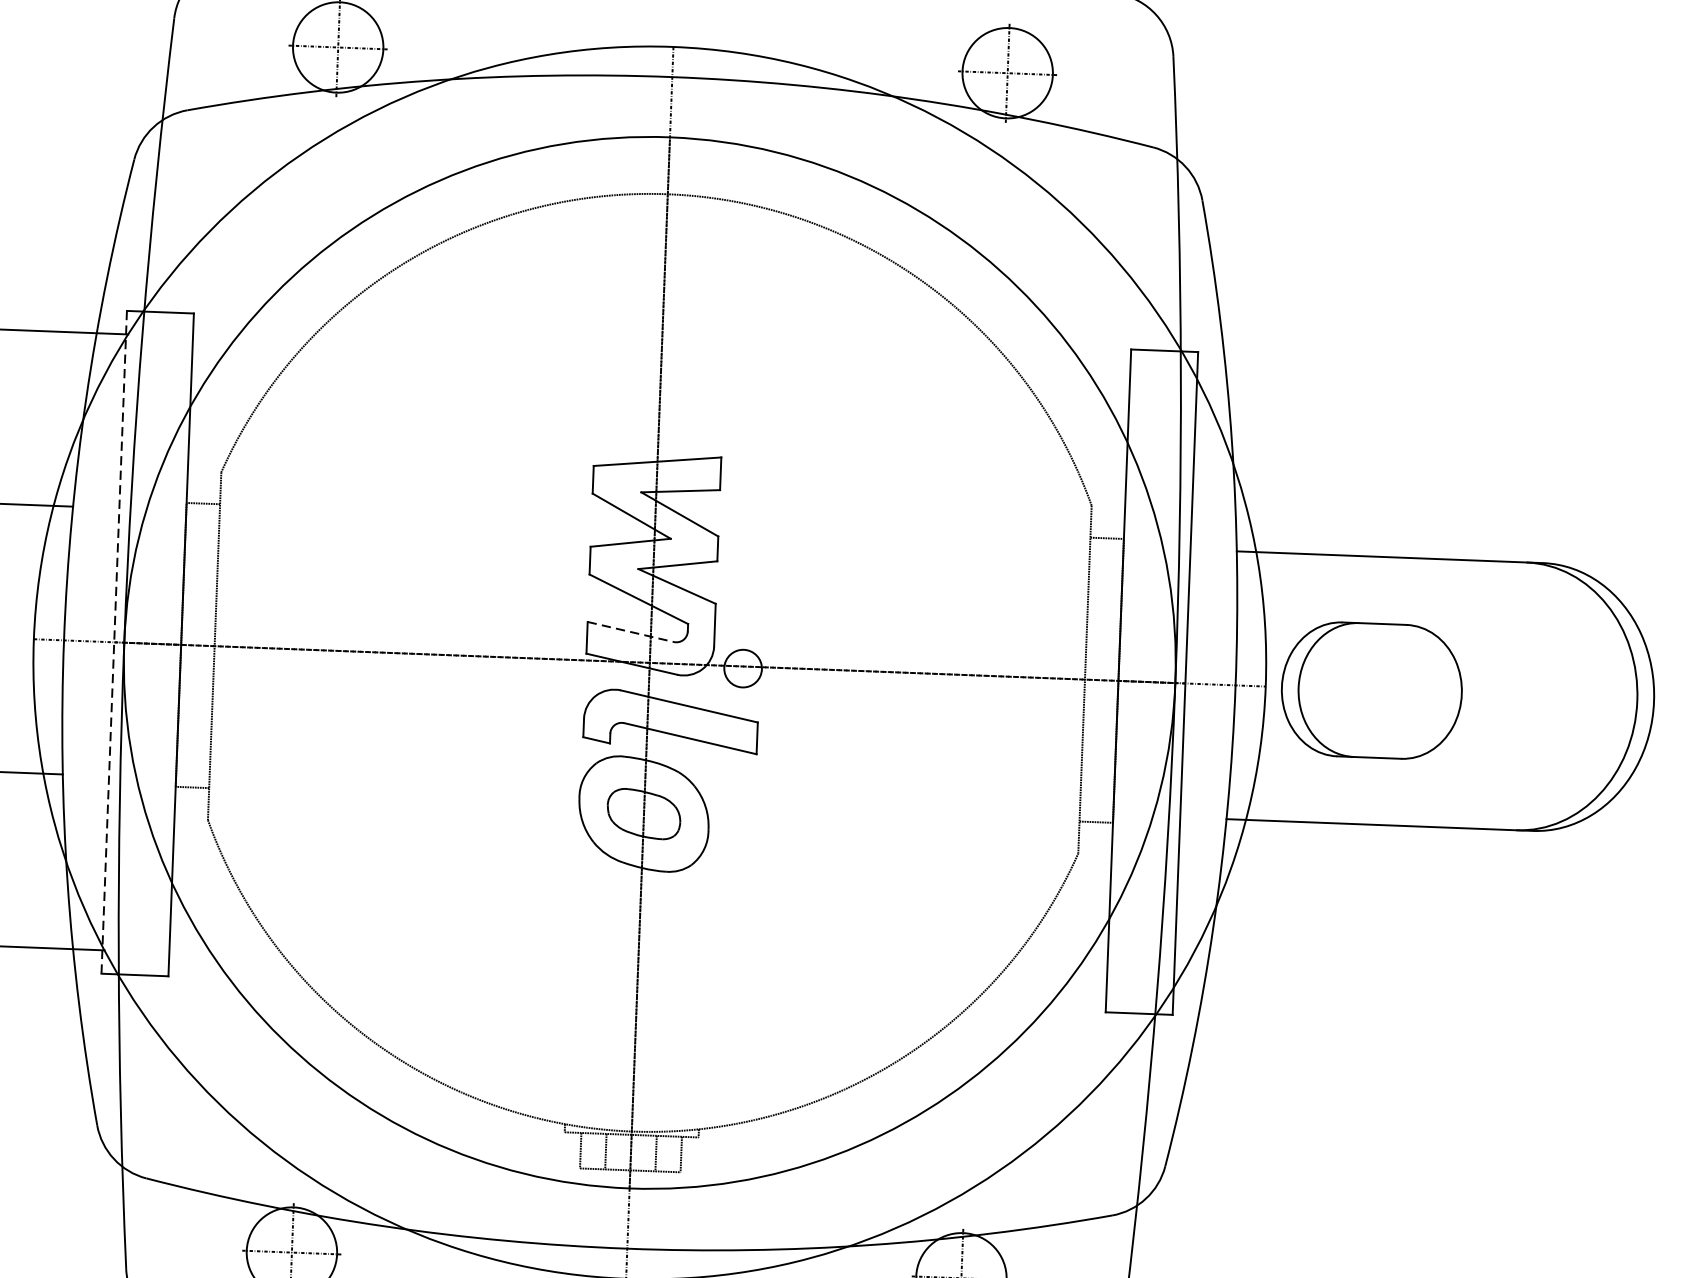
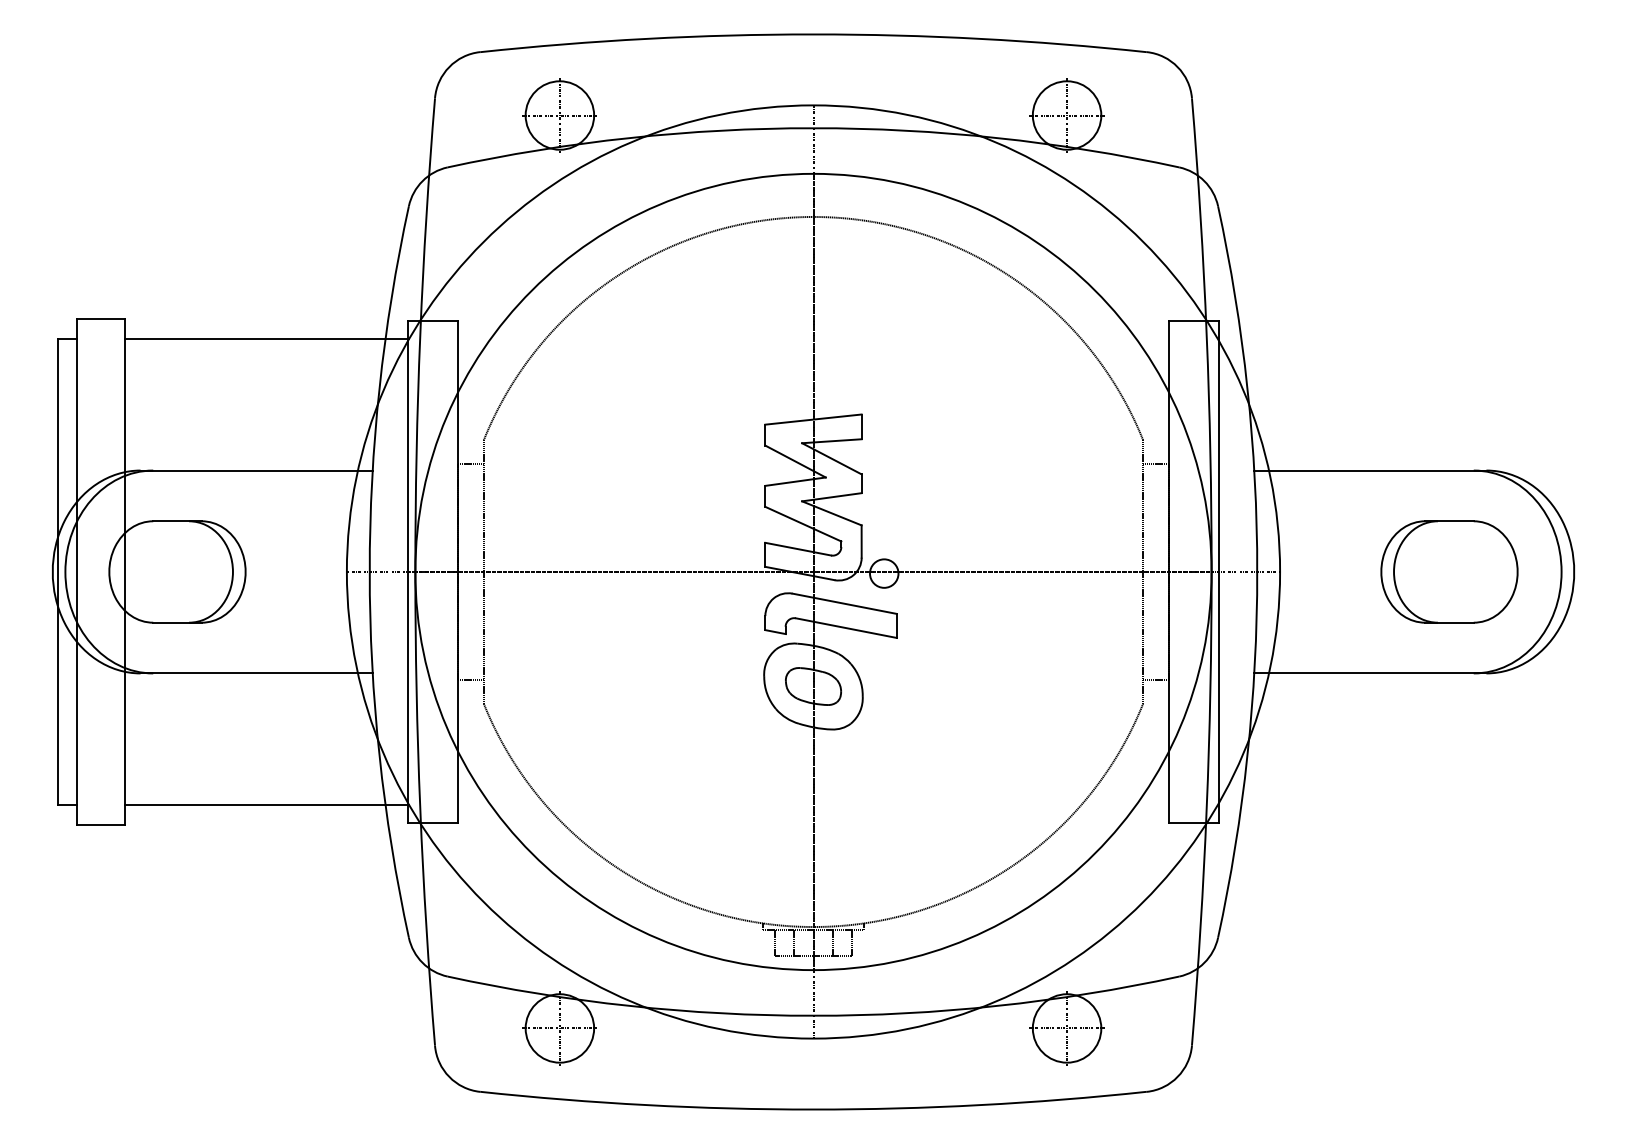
line: (631, 632) -> (798, 549), dashed -> solid
line: (113, 642) -> (407, 572), dashed -> solid
part: (1371, 689) -> (1449, 571), moved

